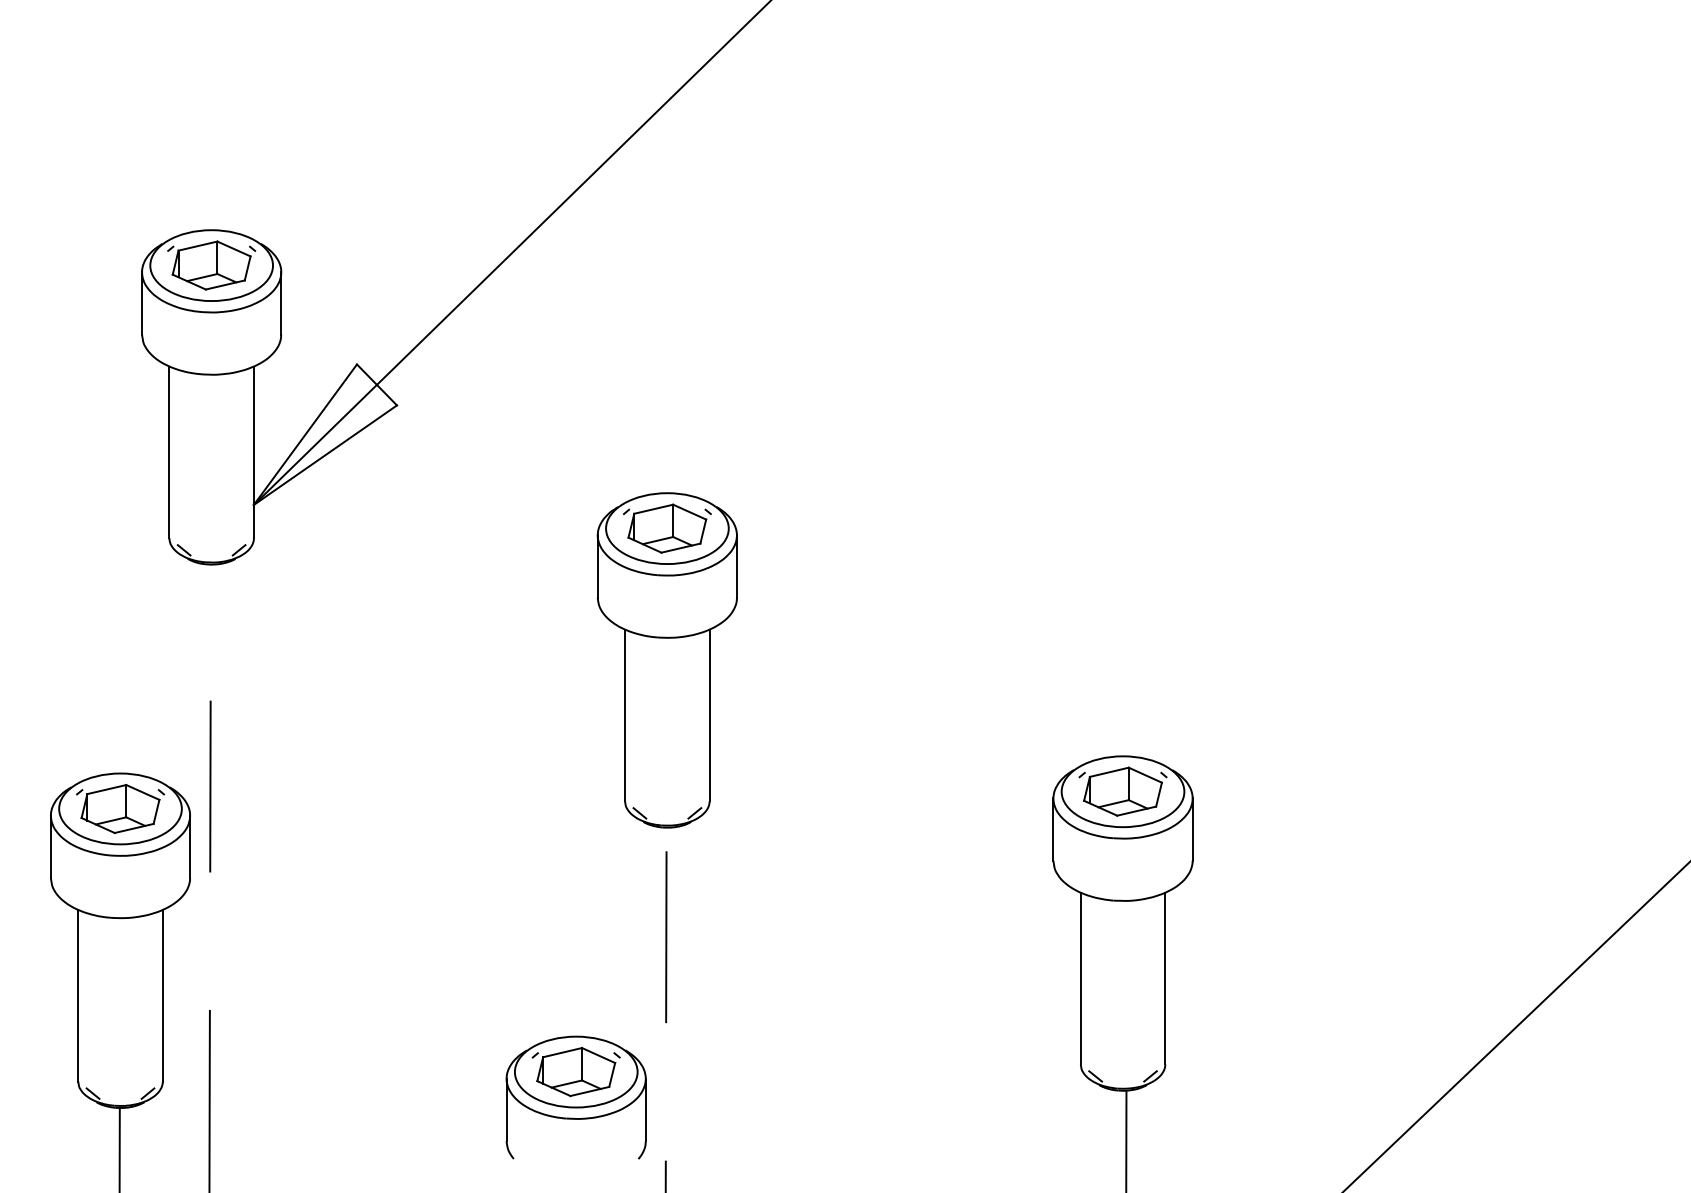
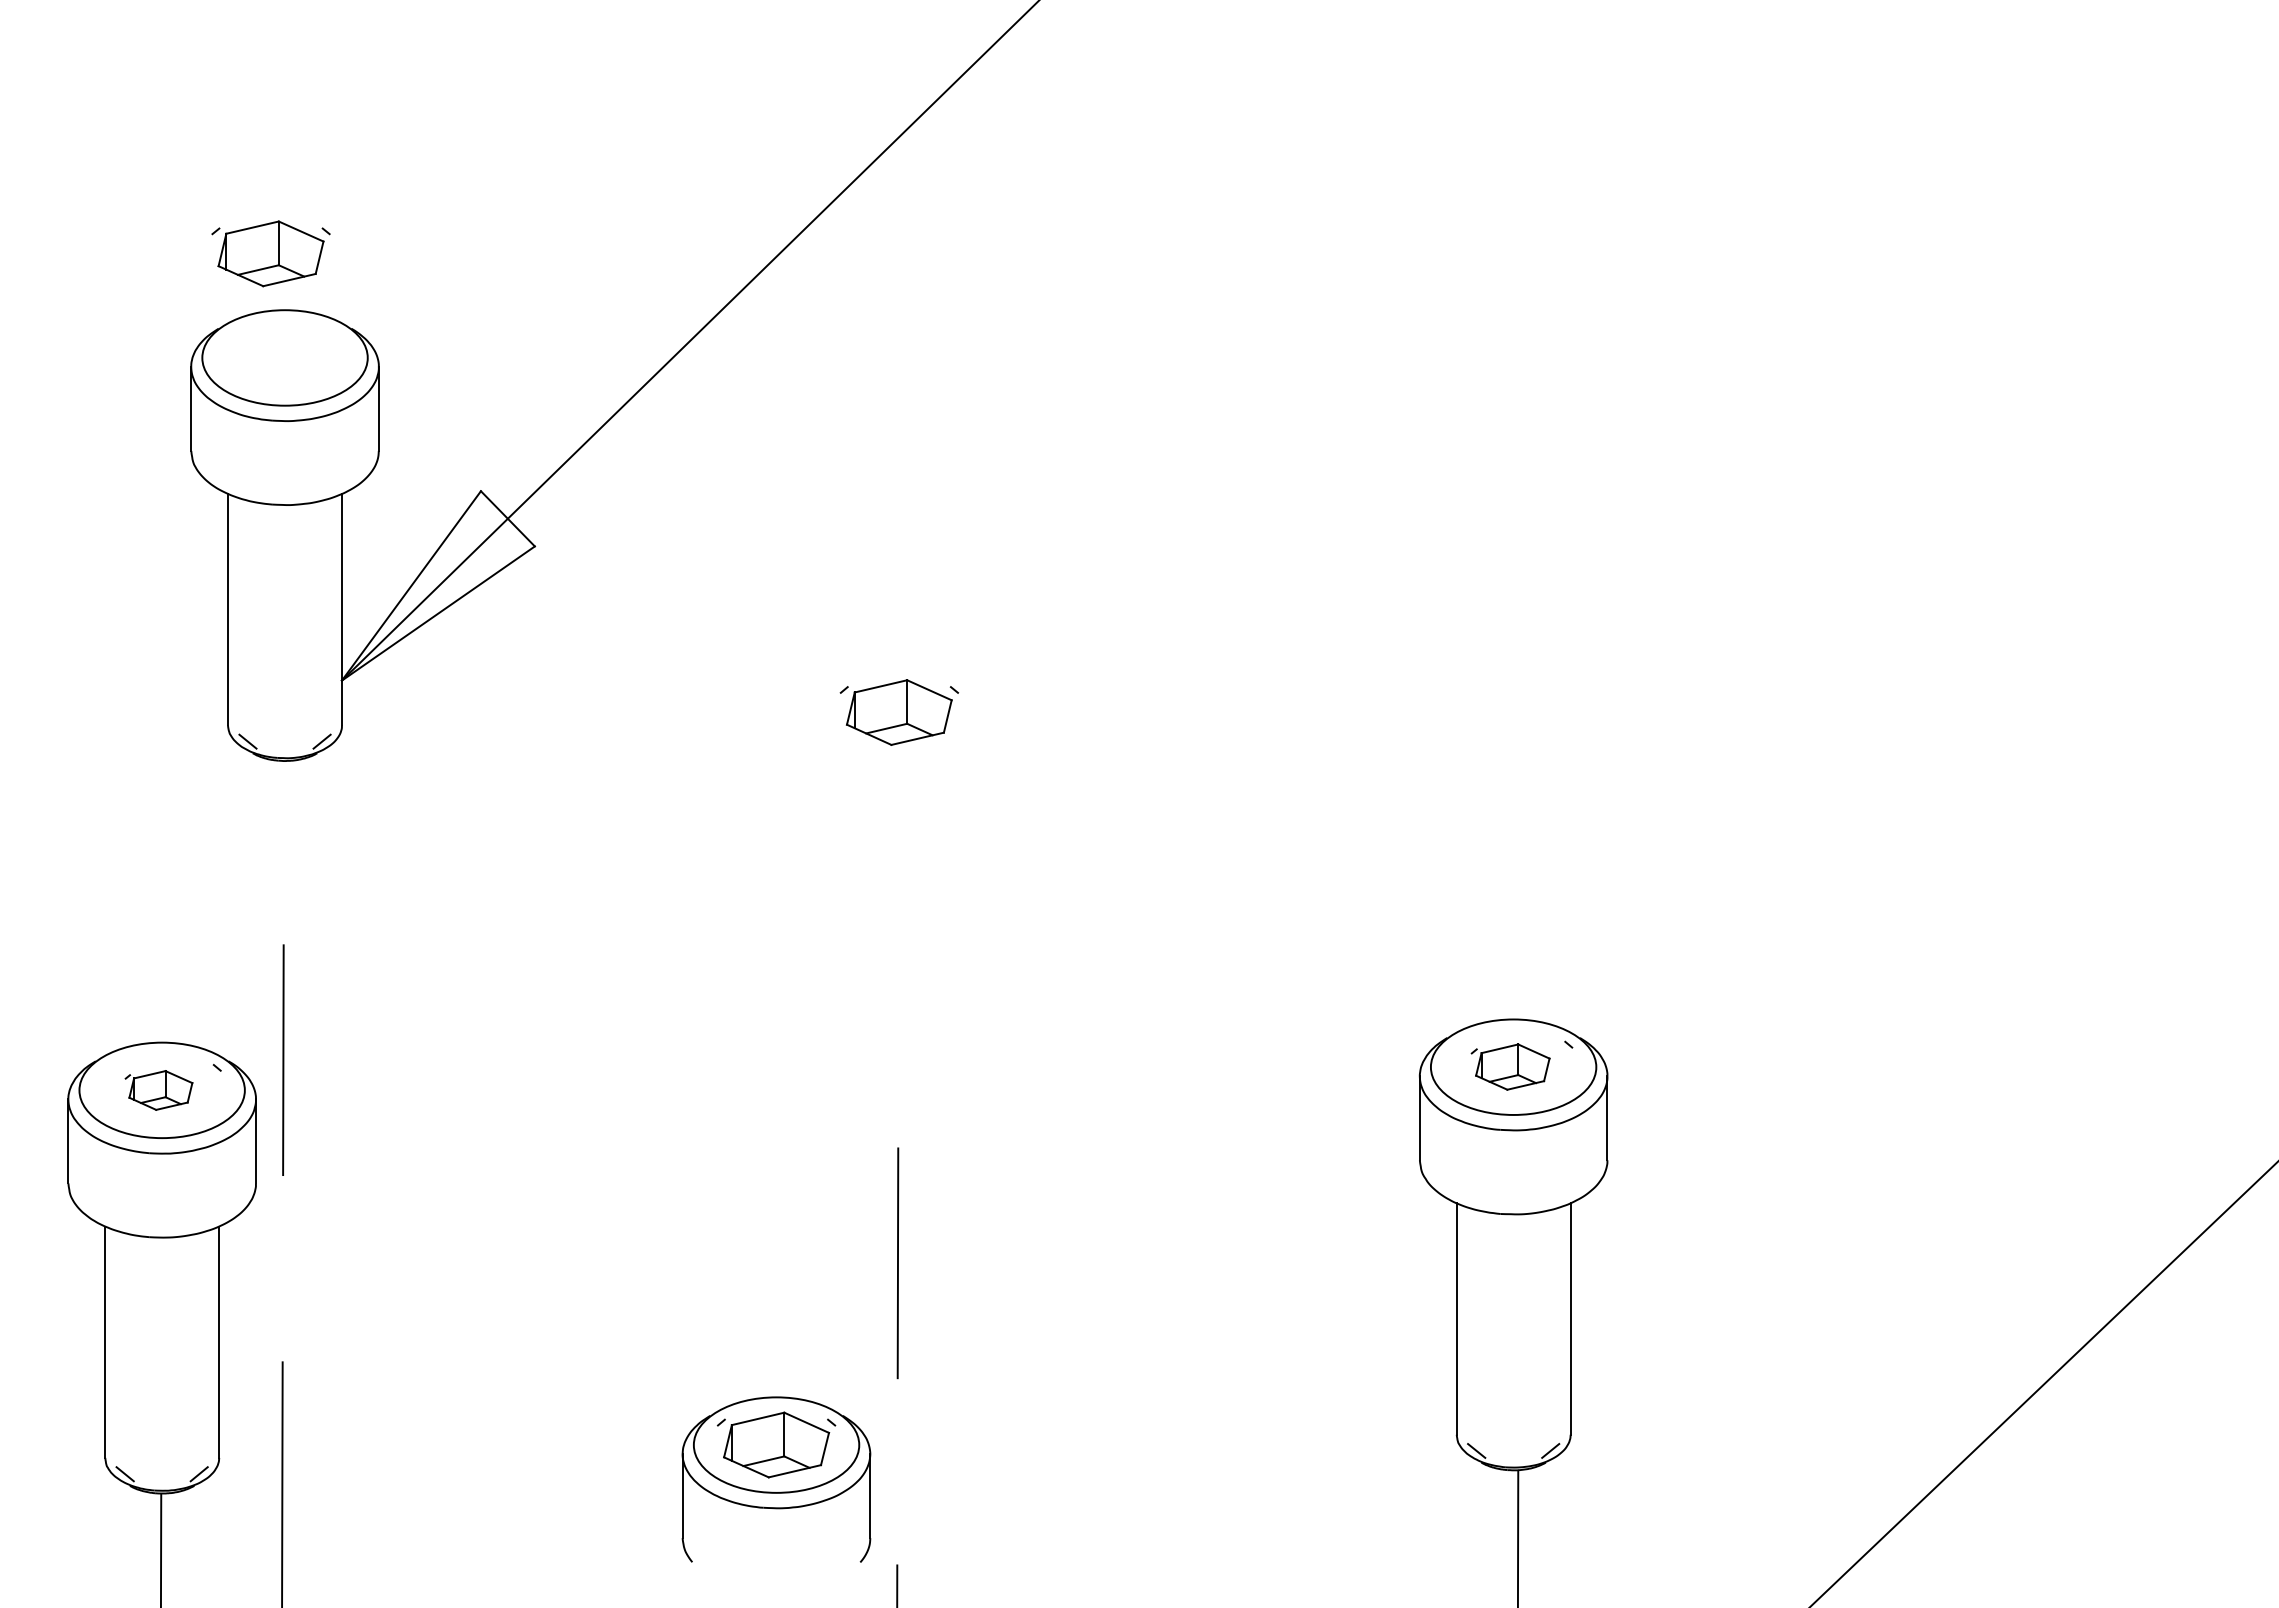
part: (211, 265) -> (270, 253), moved
part: (667, 659) -> (899, 889), removed
part: (1120, 791) -> (1510, 1066), size x0.7
part: (117, 809) -> (158, 1090), size x0.6

